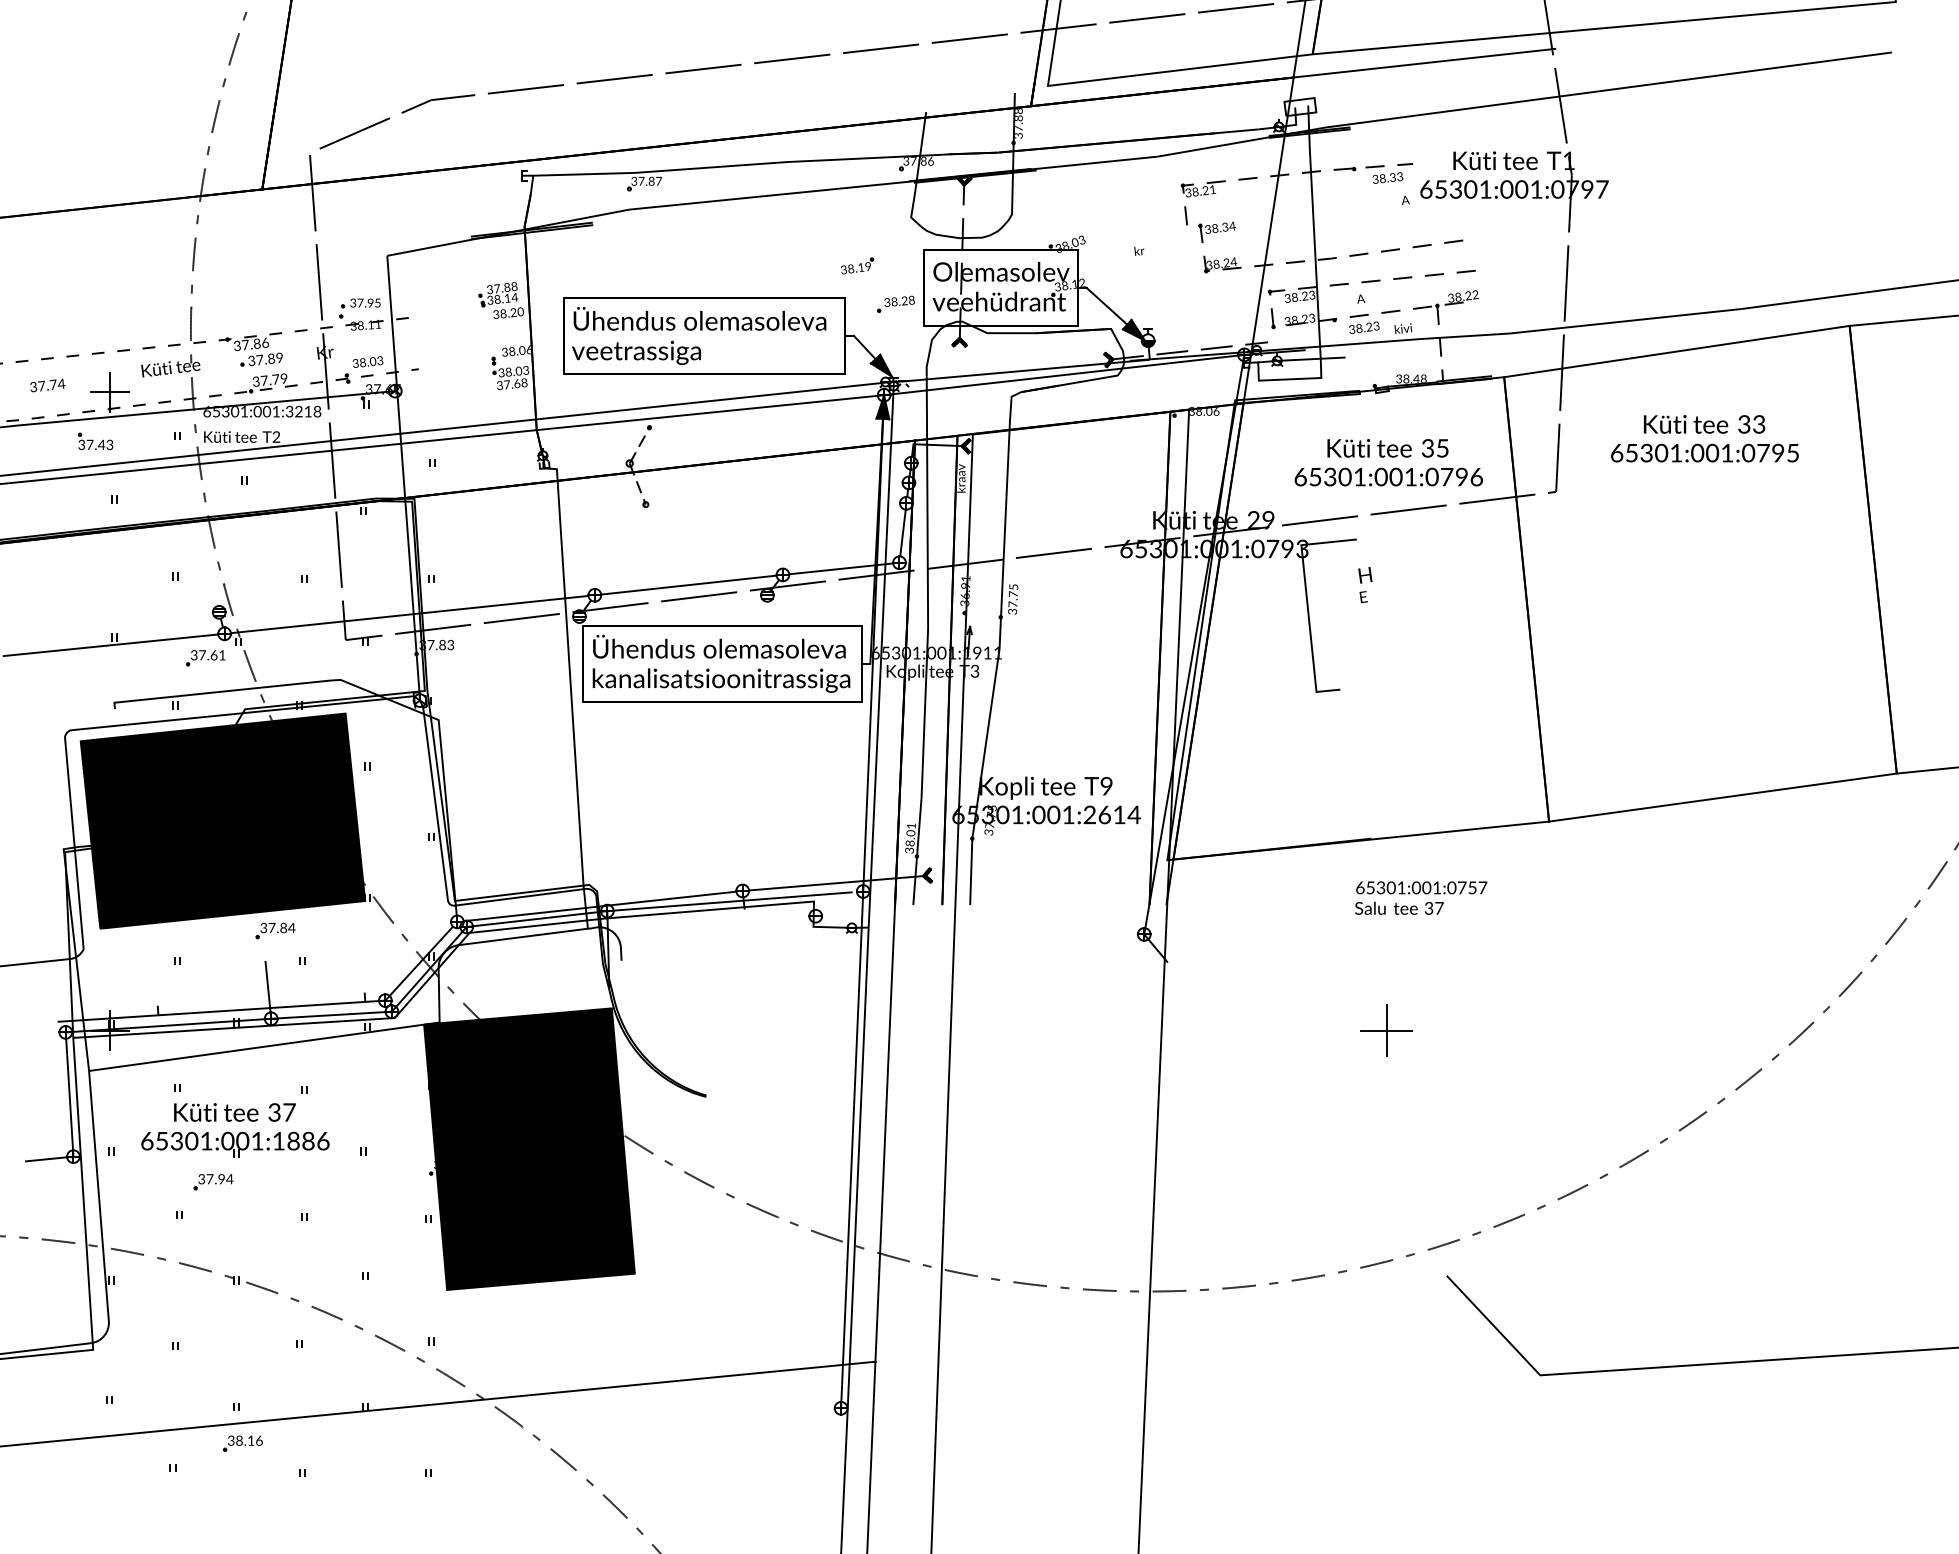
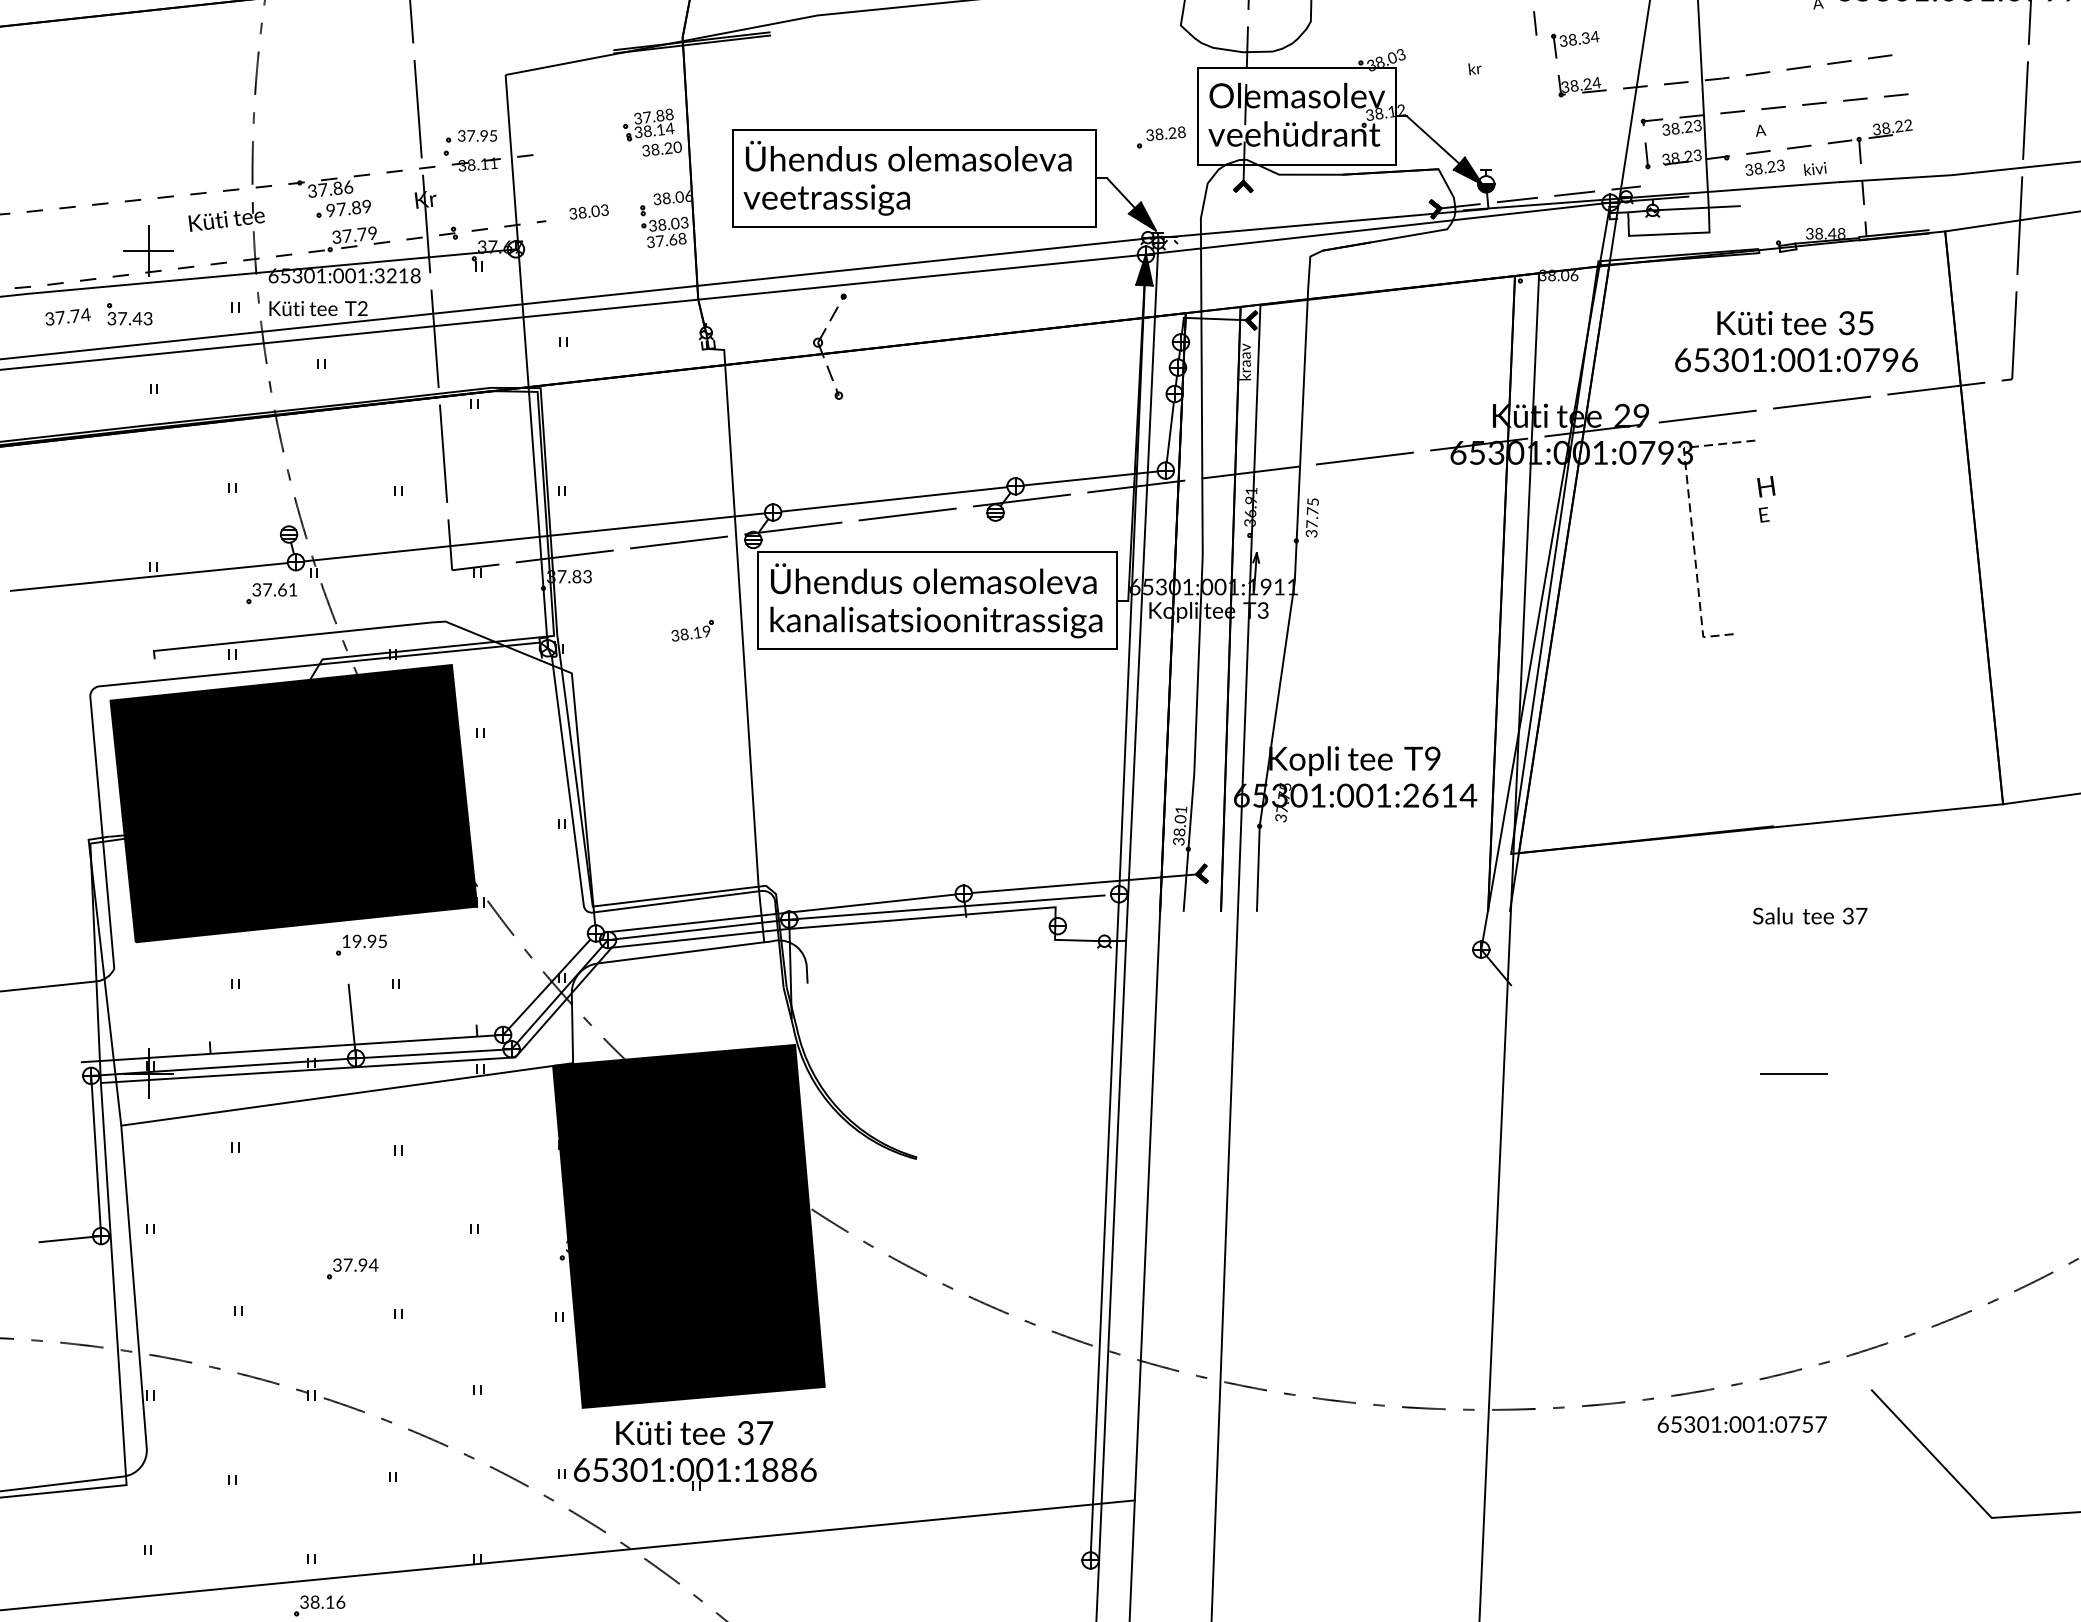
part: (857, 265) -> (692, 630), moved
text: (251, 361) -> (330, 211), 37.89 -> 97.89
text: (367, 361) -> (588, 211), moved
text: (47, 385) -> (67, 316), moved
line: (1307, 602) -> (1691, 521), solid -> dashed
text: (1421, 887) -> (1741, 1424), moved
text: (277, 927) -> (364, 940), 37.84 -> 19.95
line: (1386, 1030) -> (1793, 1073), removed
part: (235, 1130) -> (695, 1456), moved
part: (213, 1182) -> (352, 1269), moved

